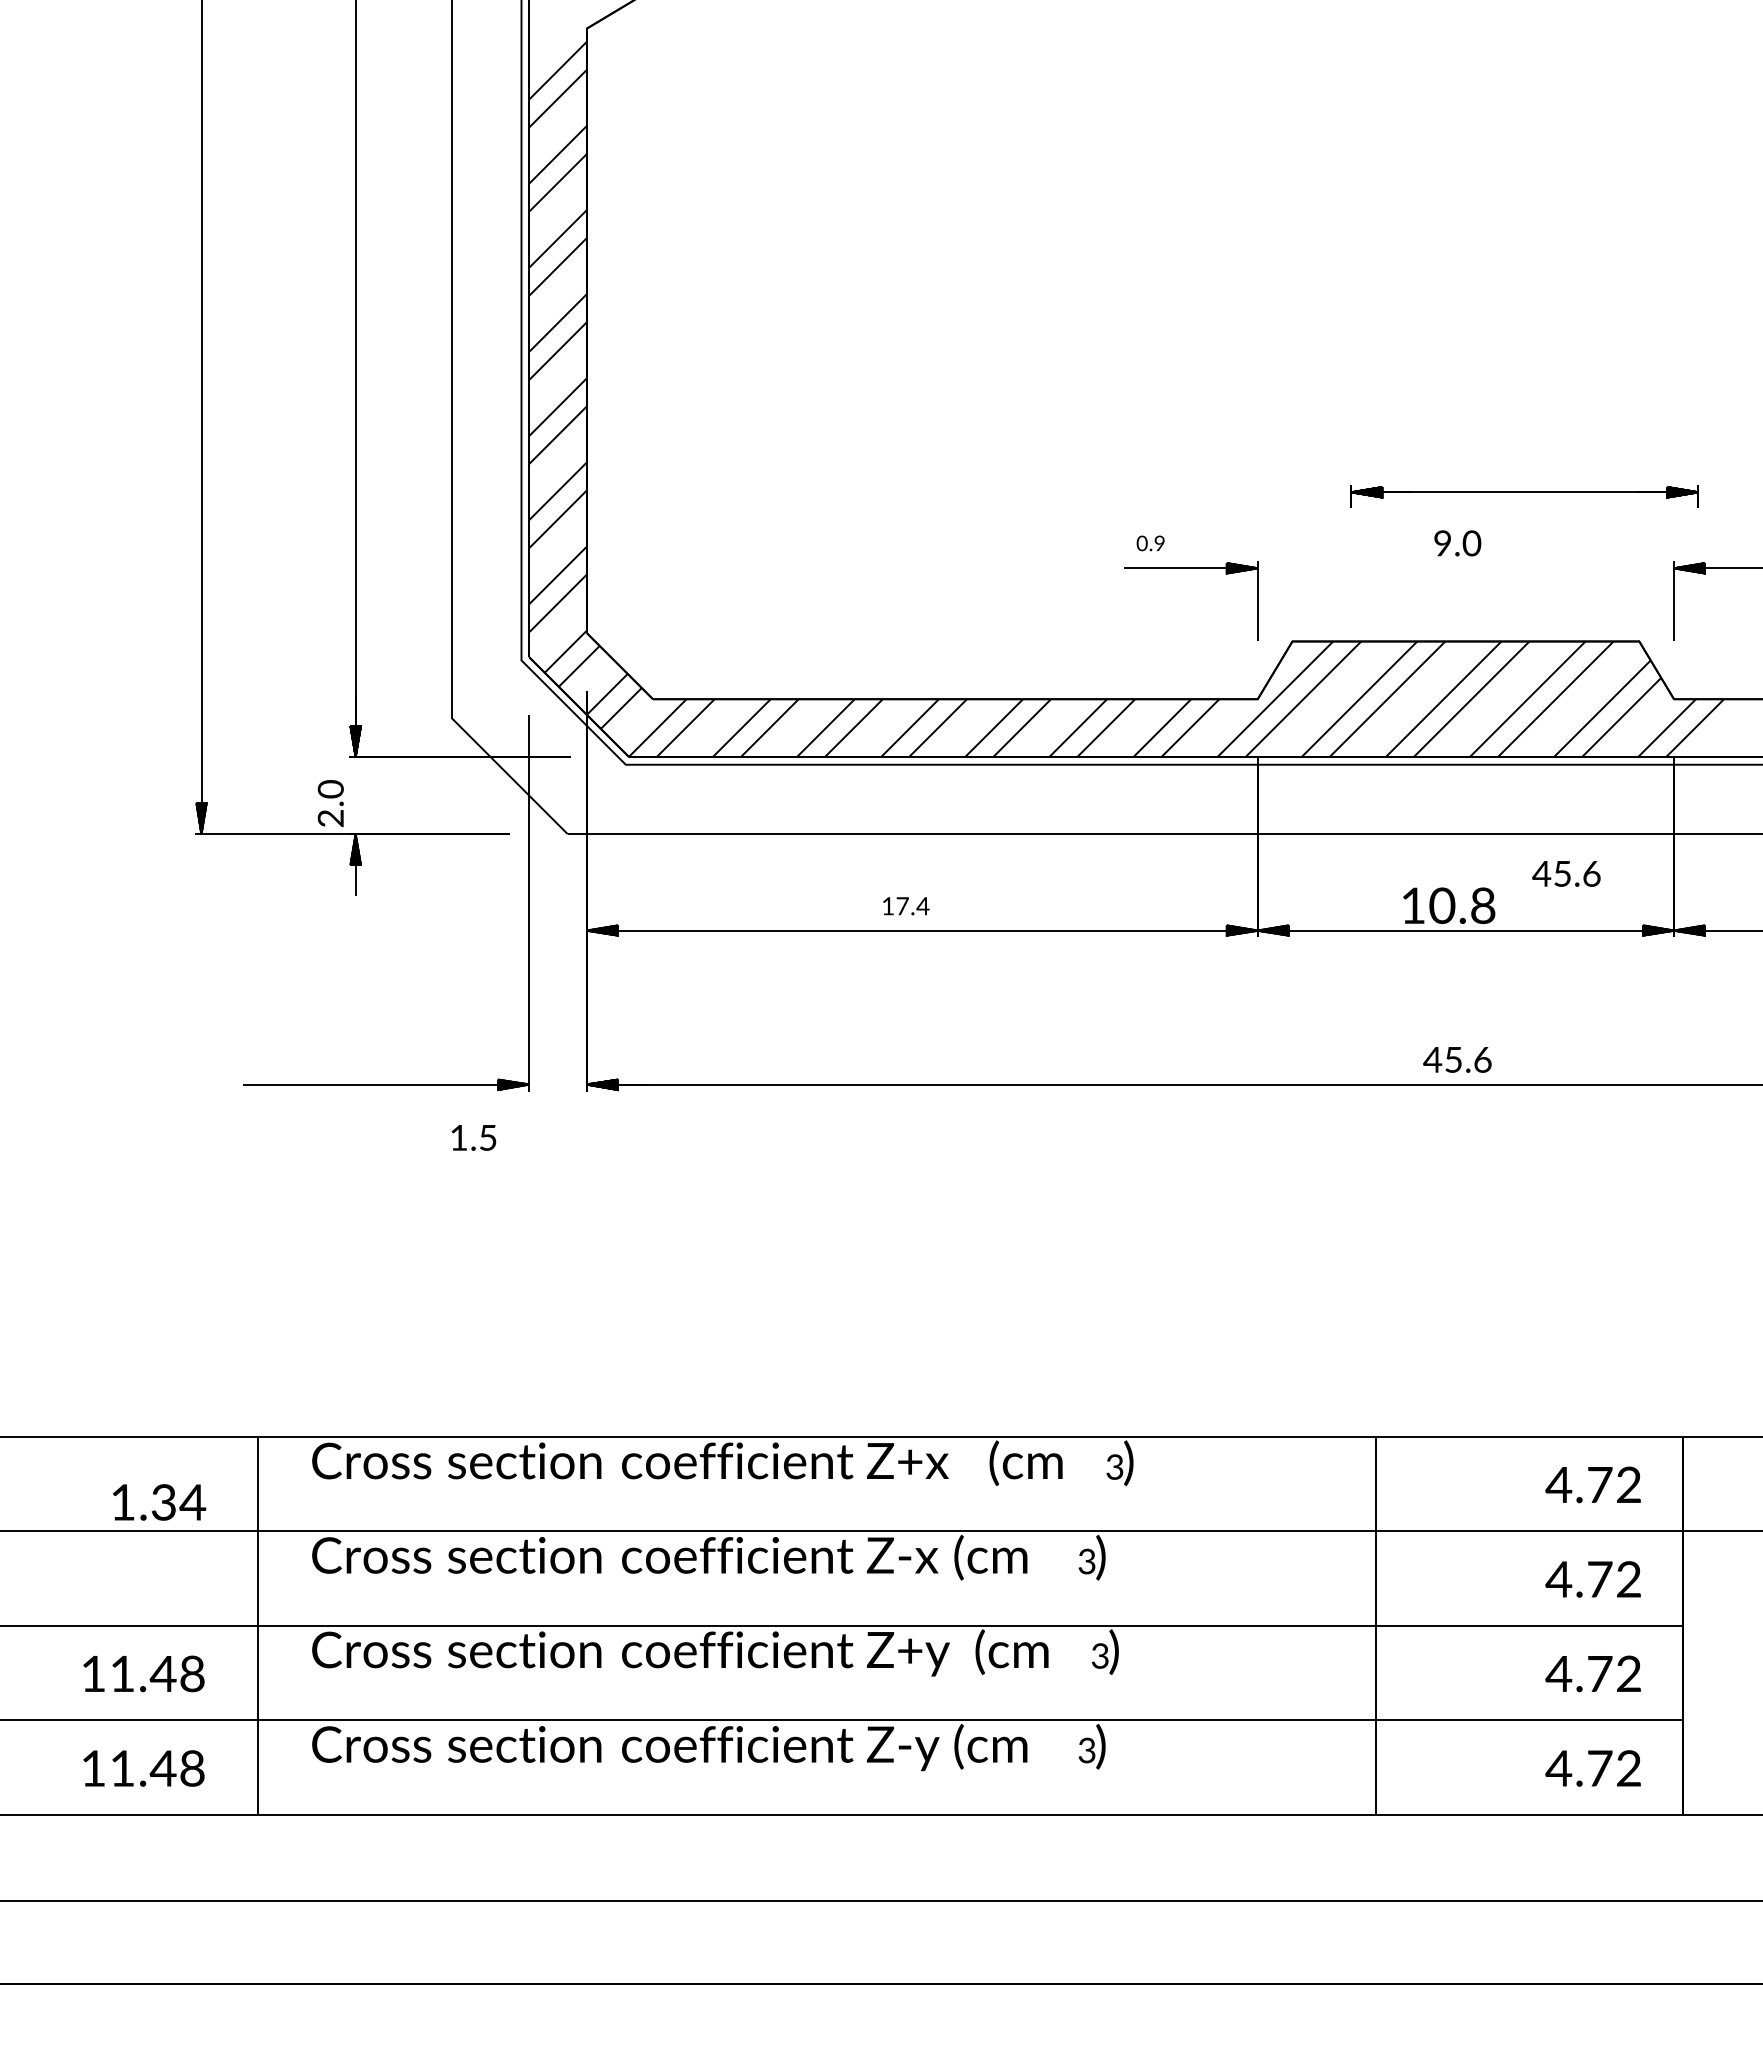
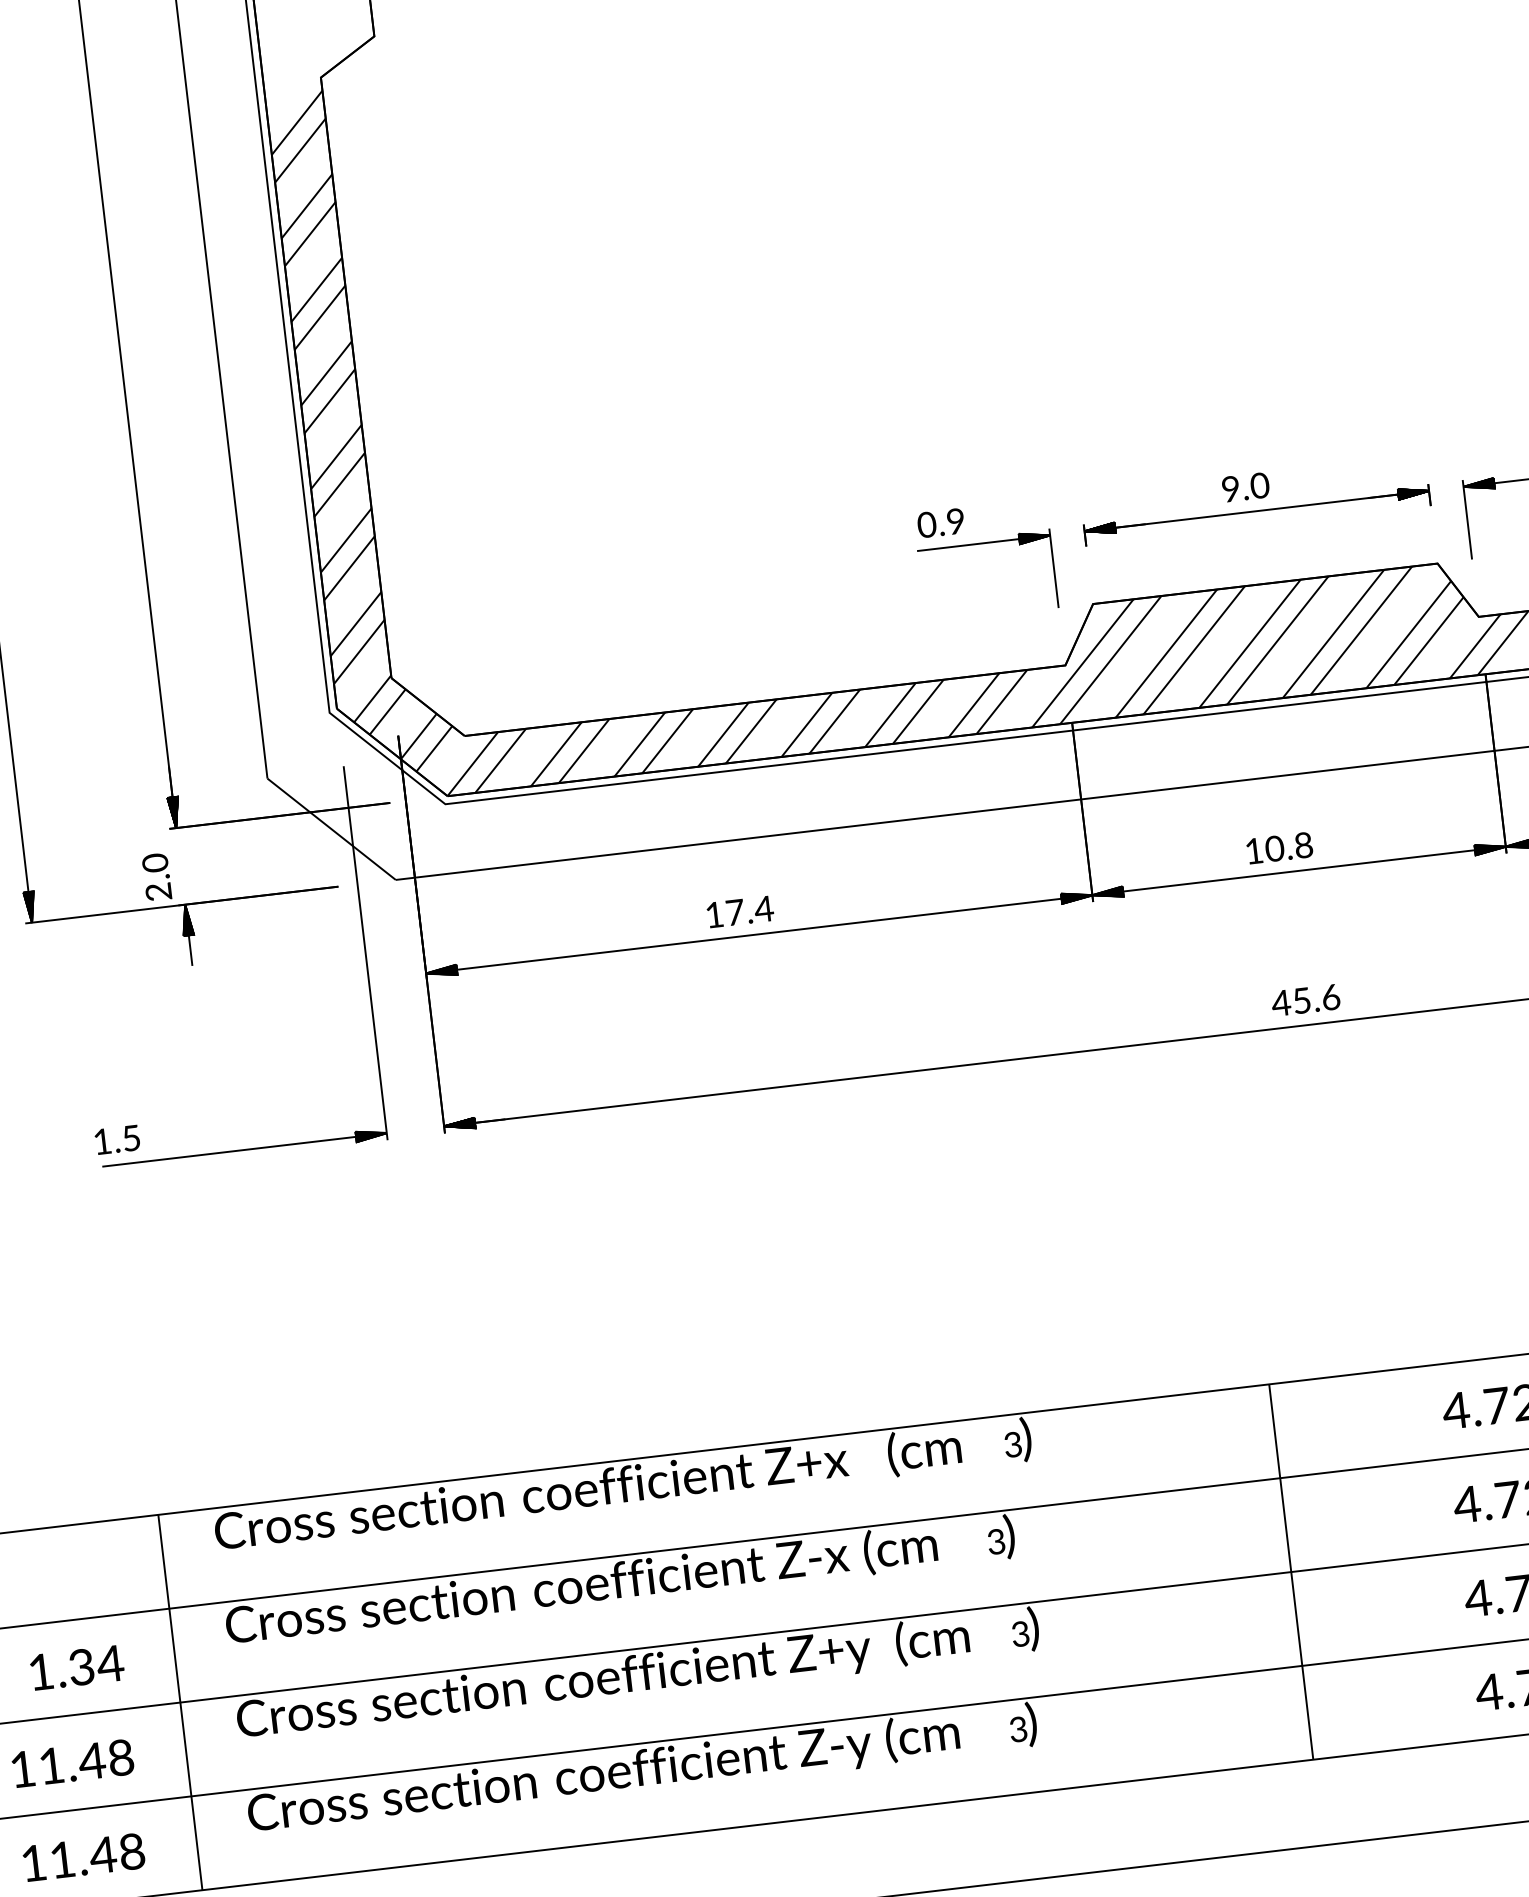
part: (1524, 496) -> (1256, 515), moved
part: (1150, 543) -> (940, 523), size x1.67
part: (1566, 873) -> (1392, 802), removed
part: (1449, 905) -> (1279, 847), size x0.71
part: (906, 906) -> (740, 912), size x1.43
part: (481, 1136) -> (124, 1137), moved
part: (159, 1502) -> (77, 1667), moved

